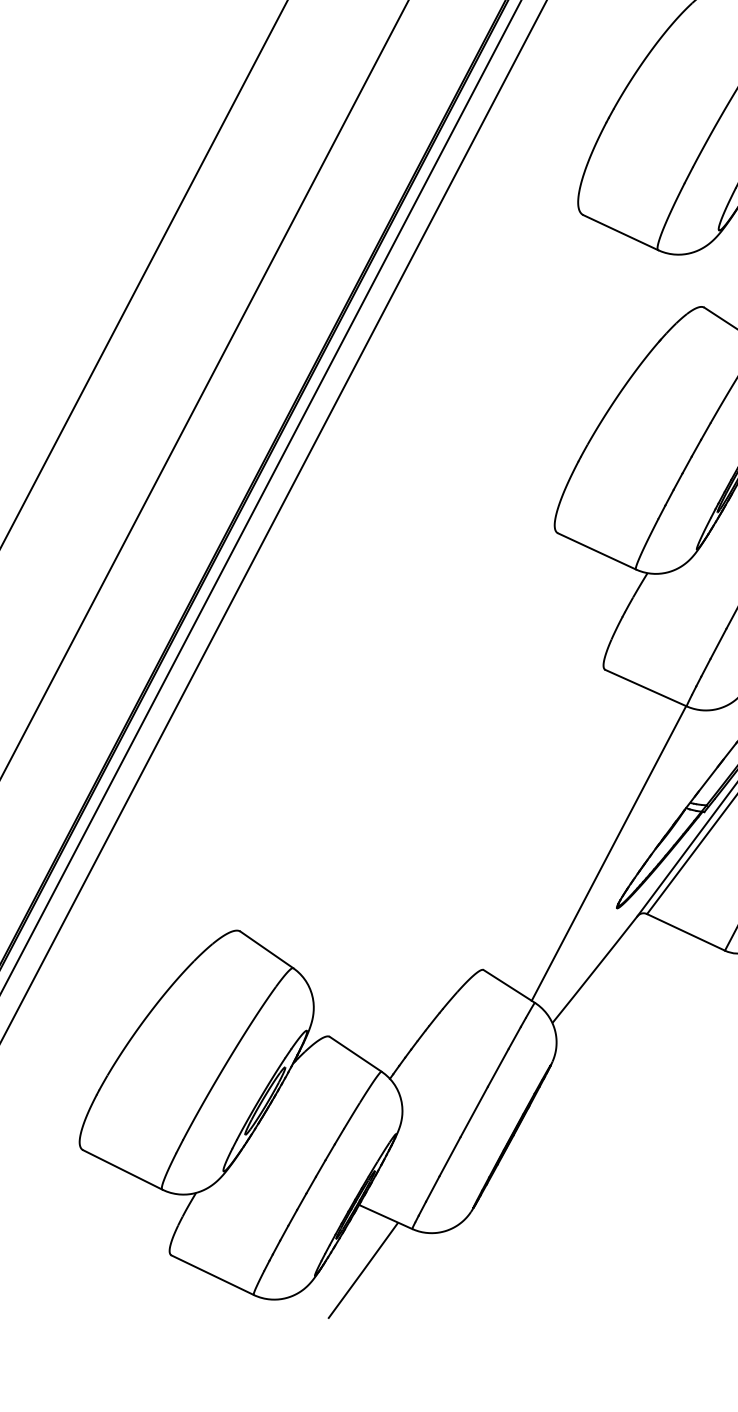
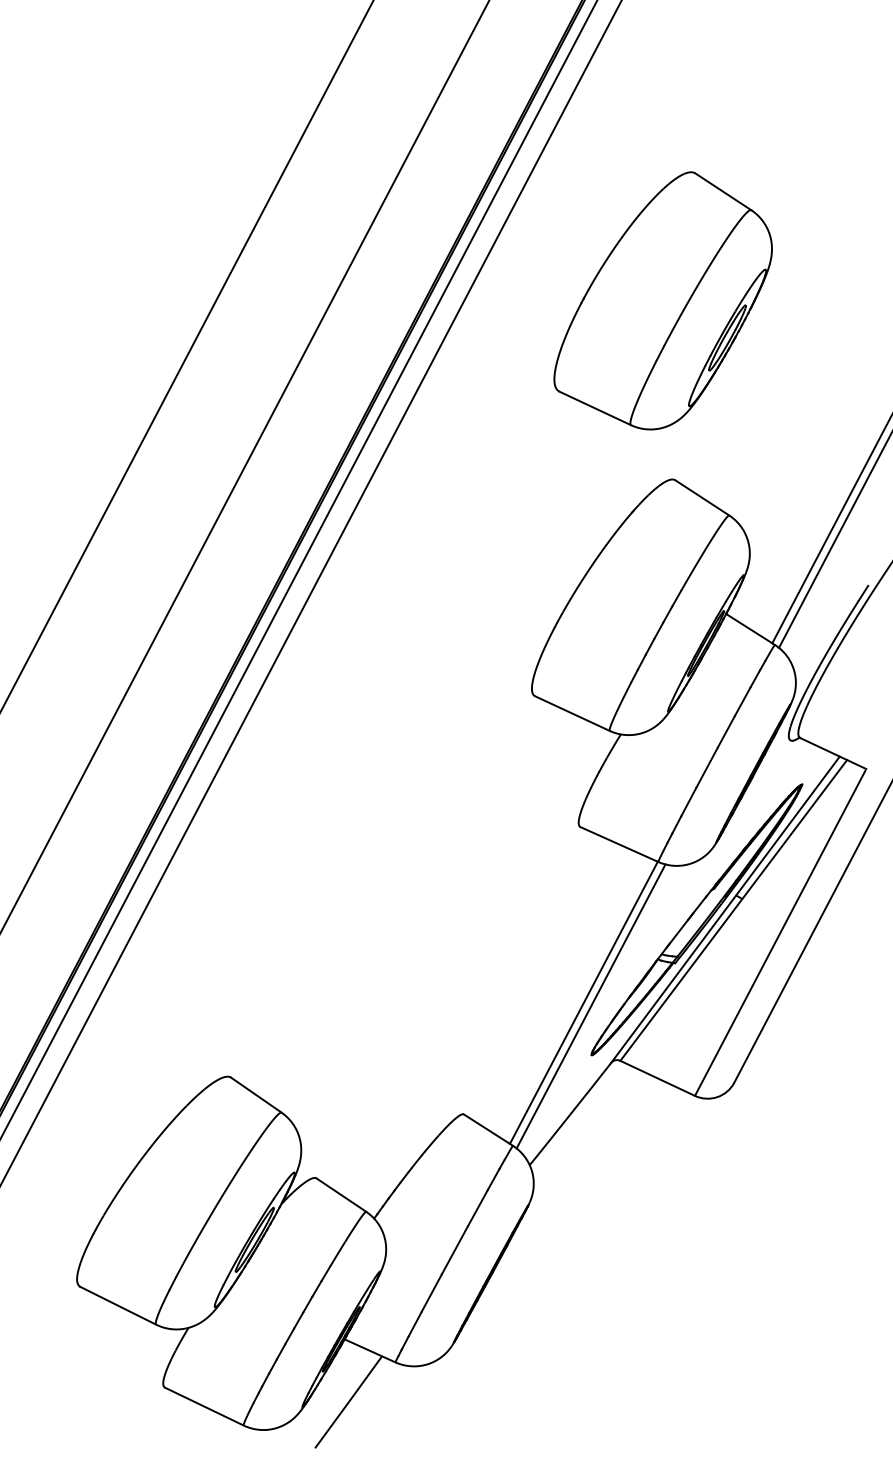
line: (615, 857) -> (590, 1006), added

